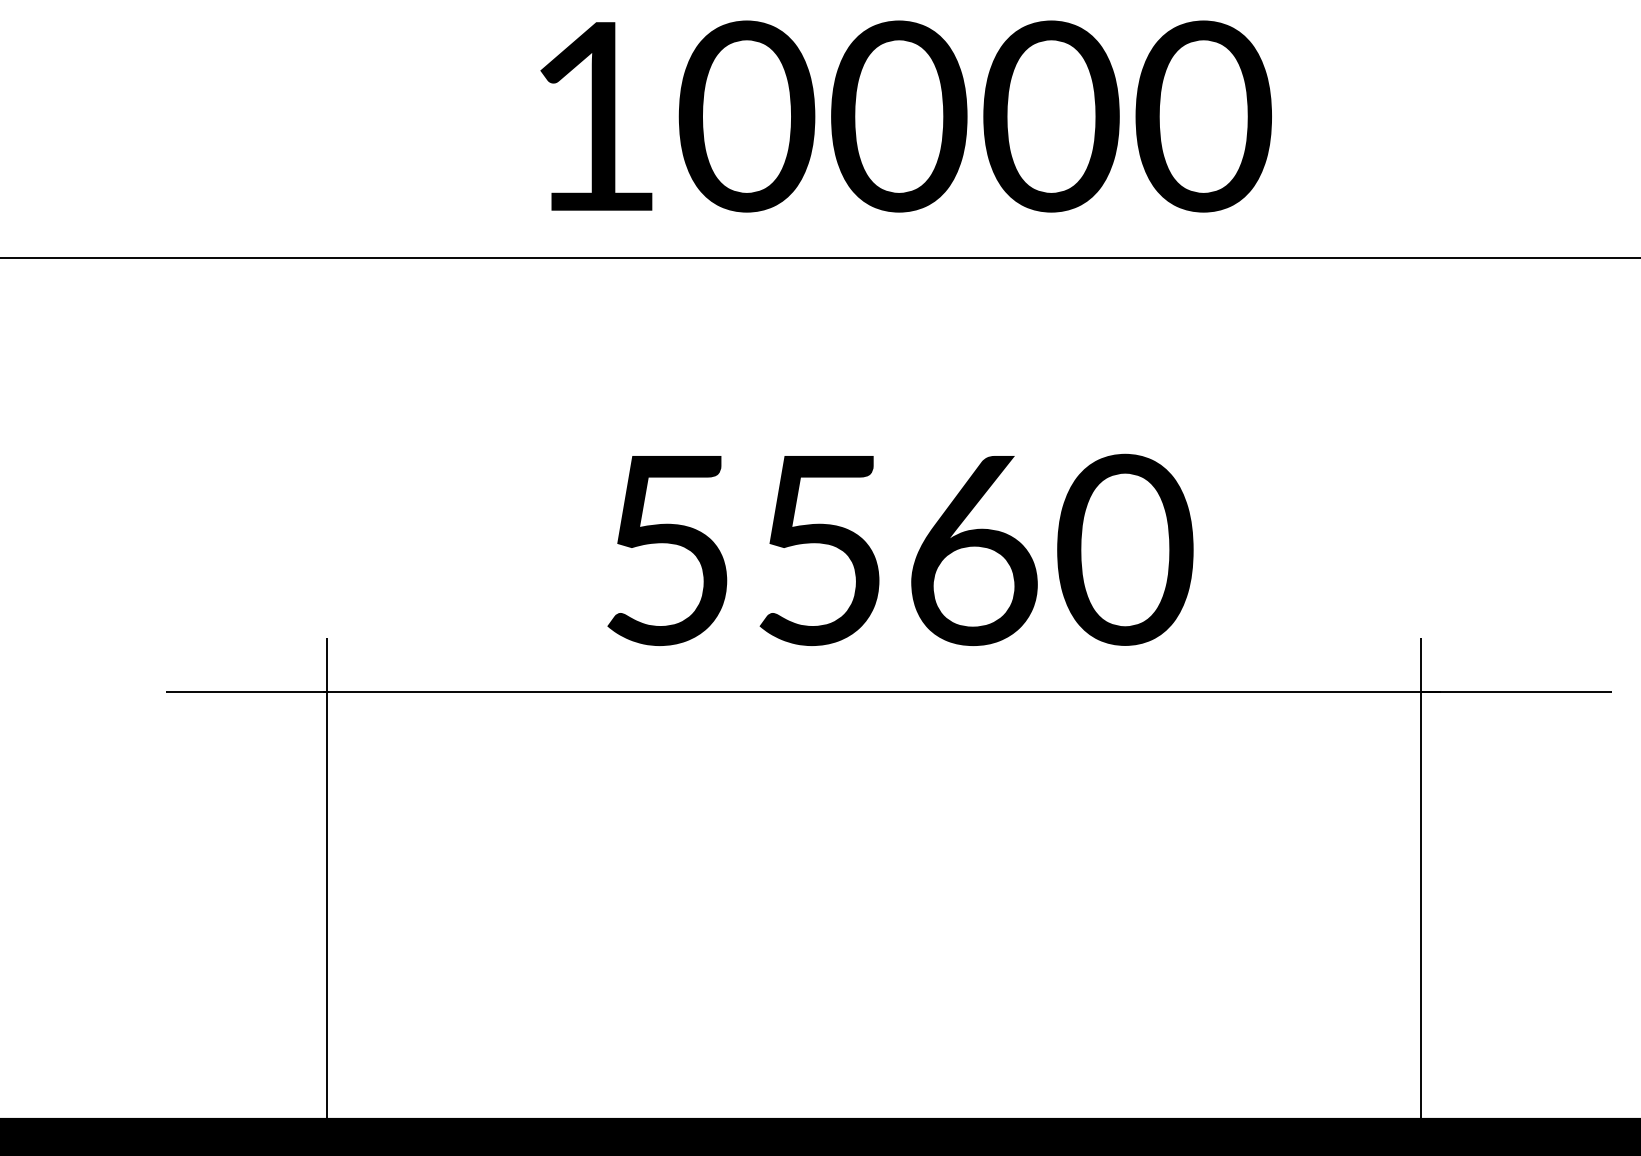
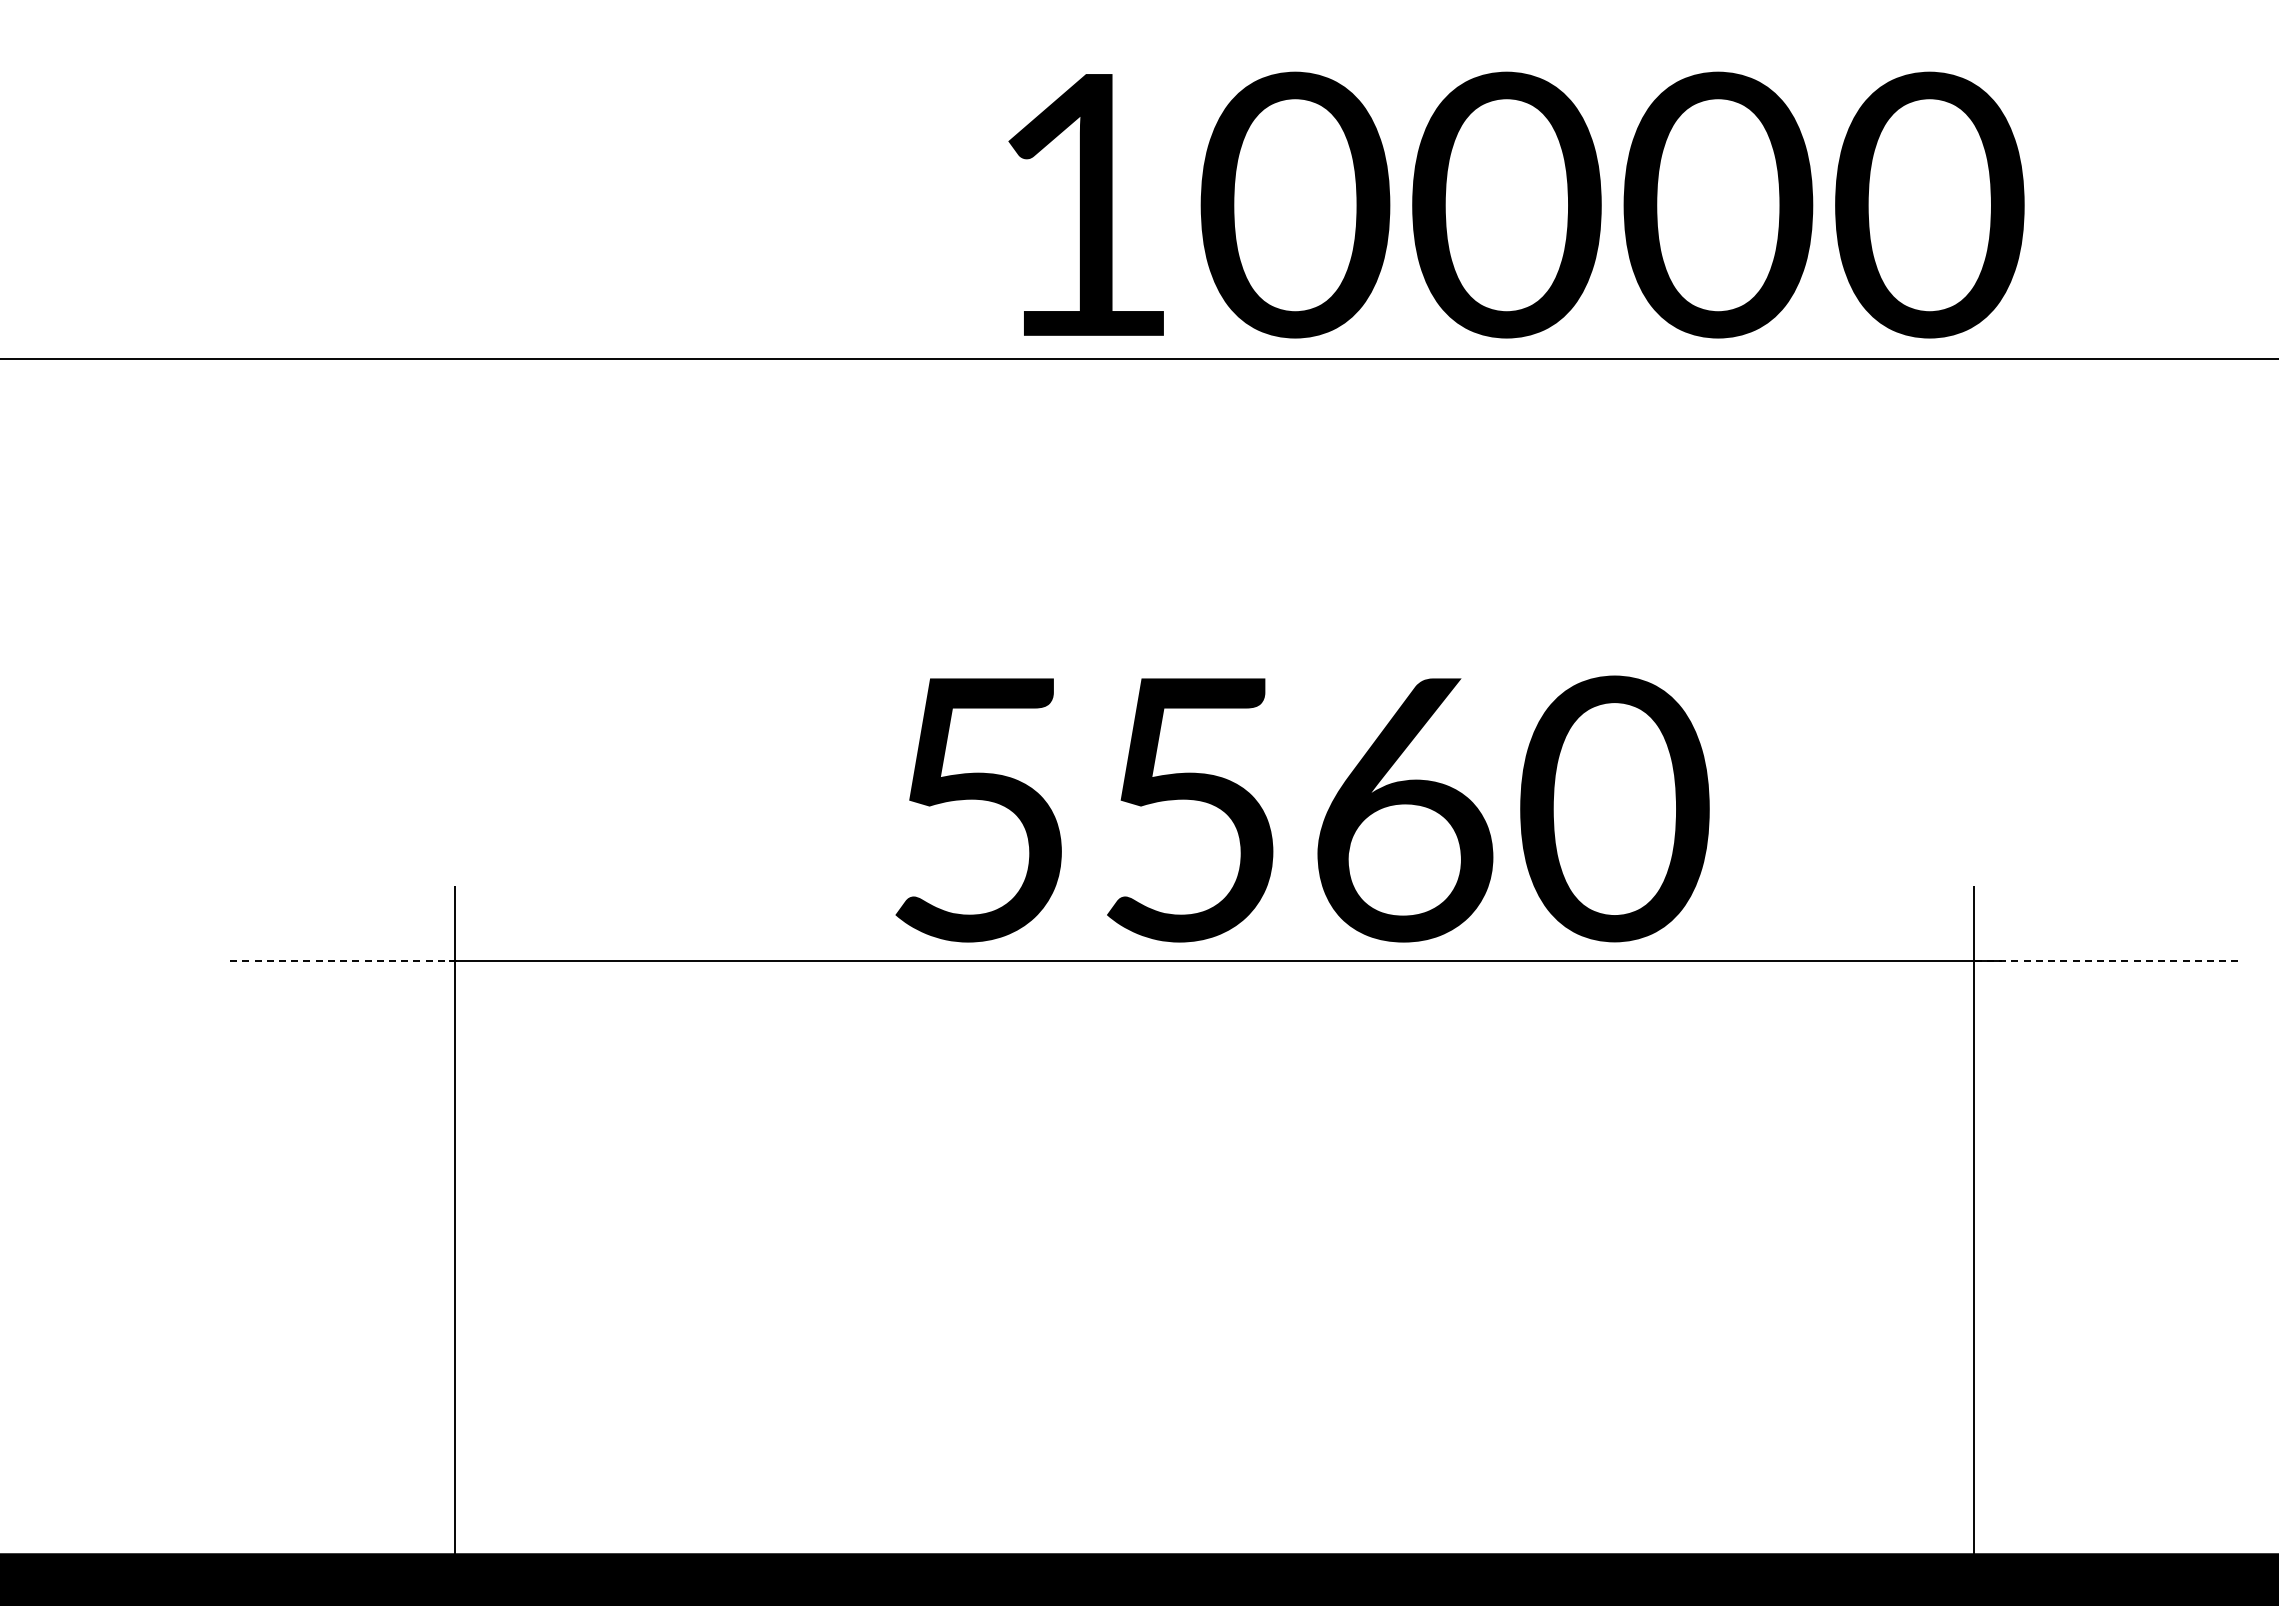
text: (906, 116) -> (1516, 204), moved
text: (900, 549) -> (1302, 808), moved
line: (247, 691) -> (343, 960), solid -> dashed
line: (1515, 691) -> (2104, 960), solid -> dashed

